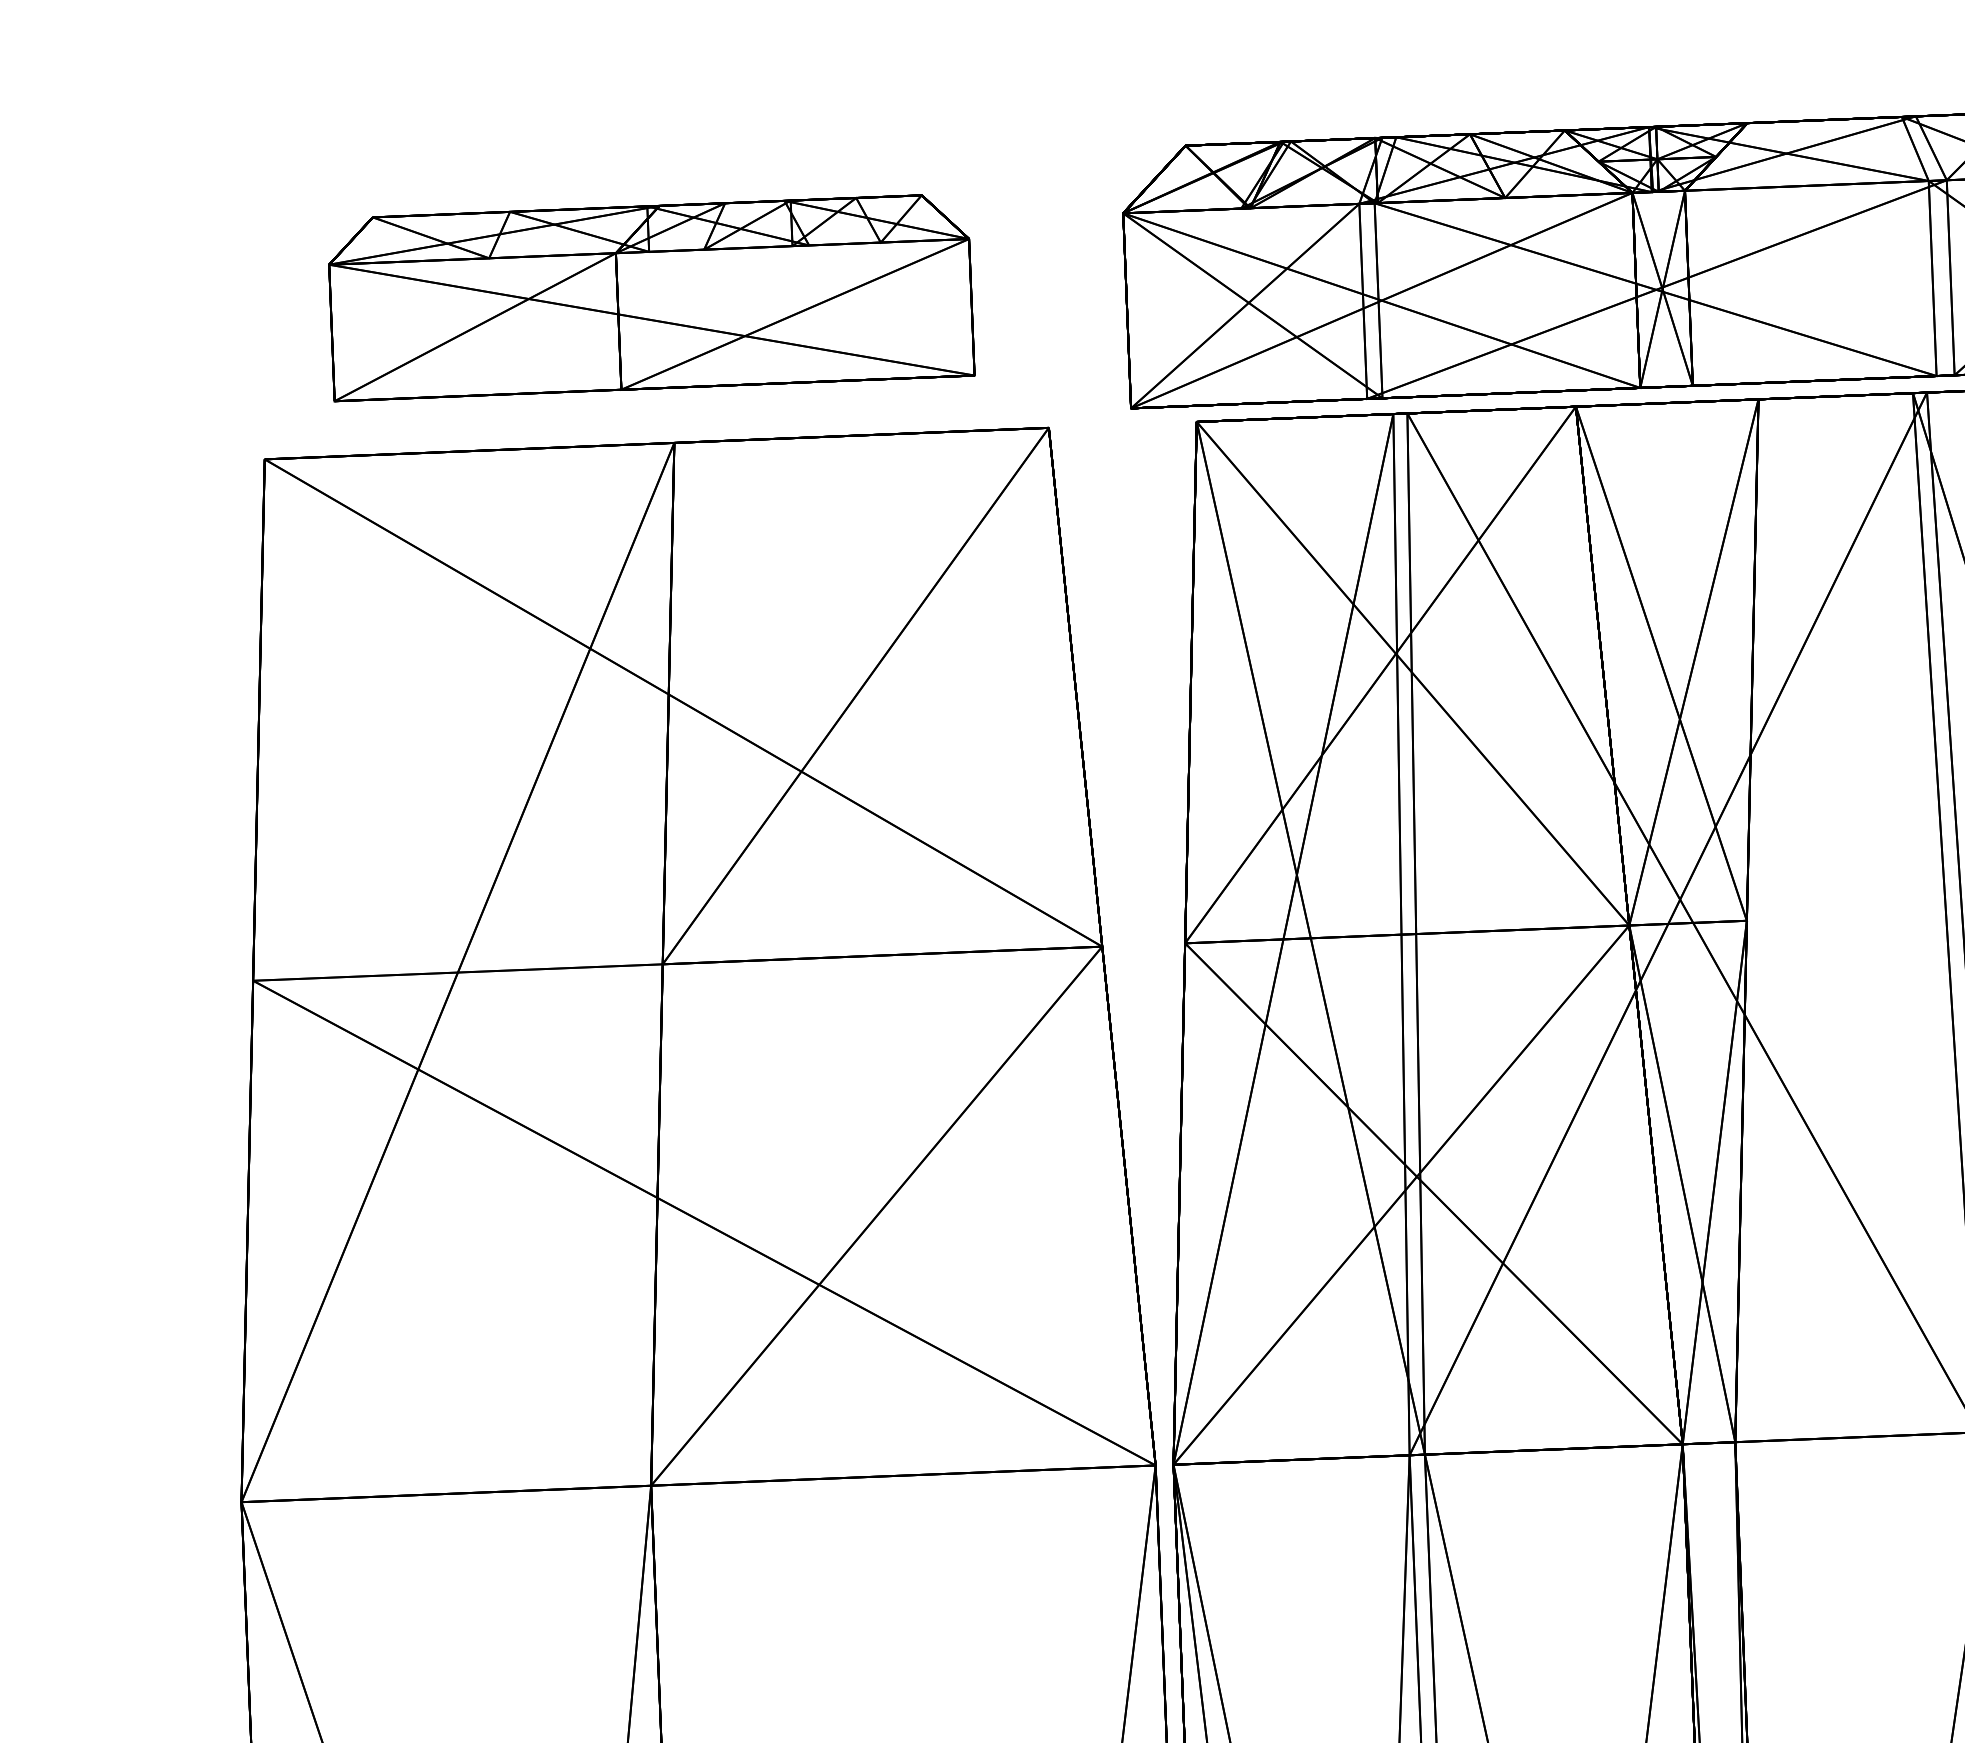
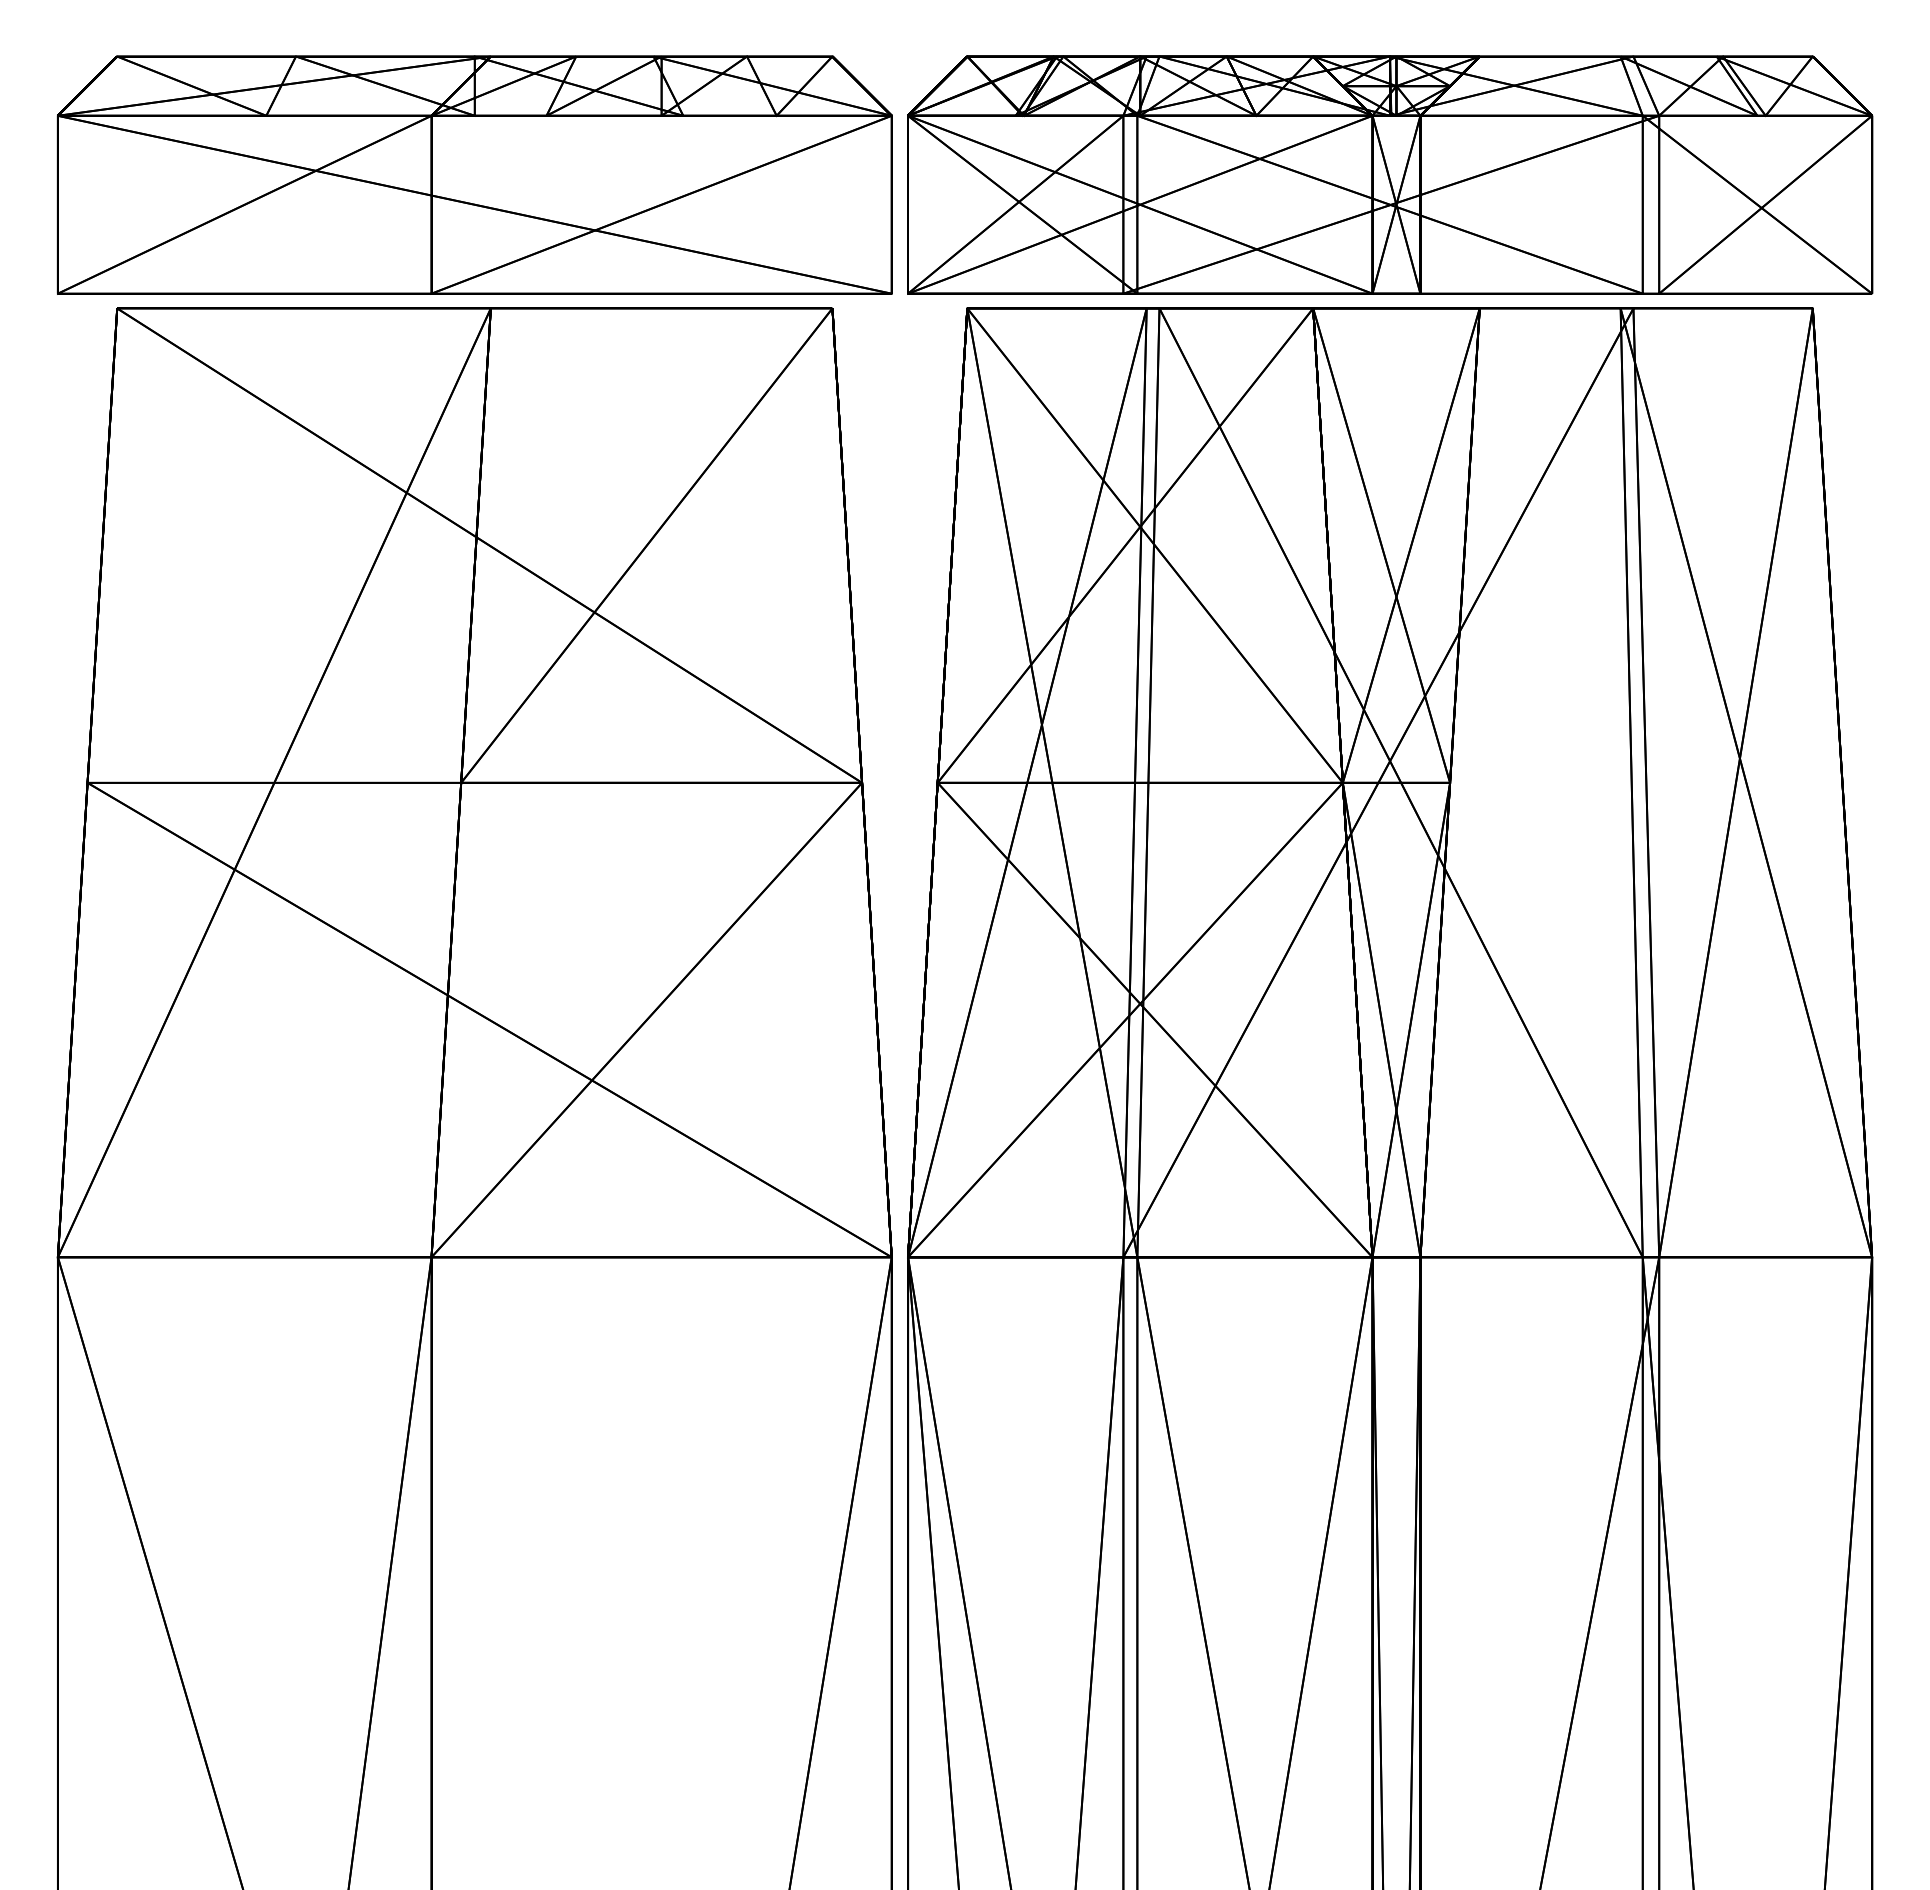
part: (650, 296) -> (474, 174), size x1.43

